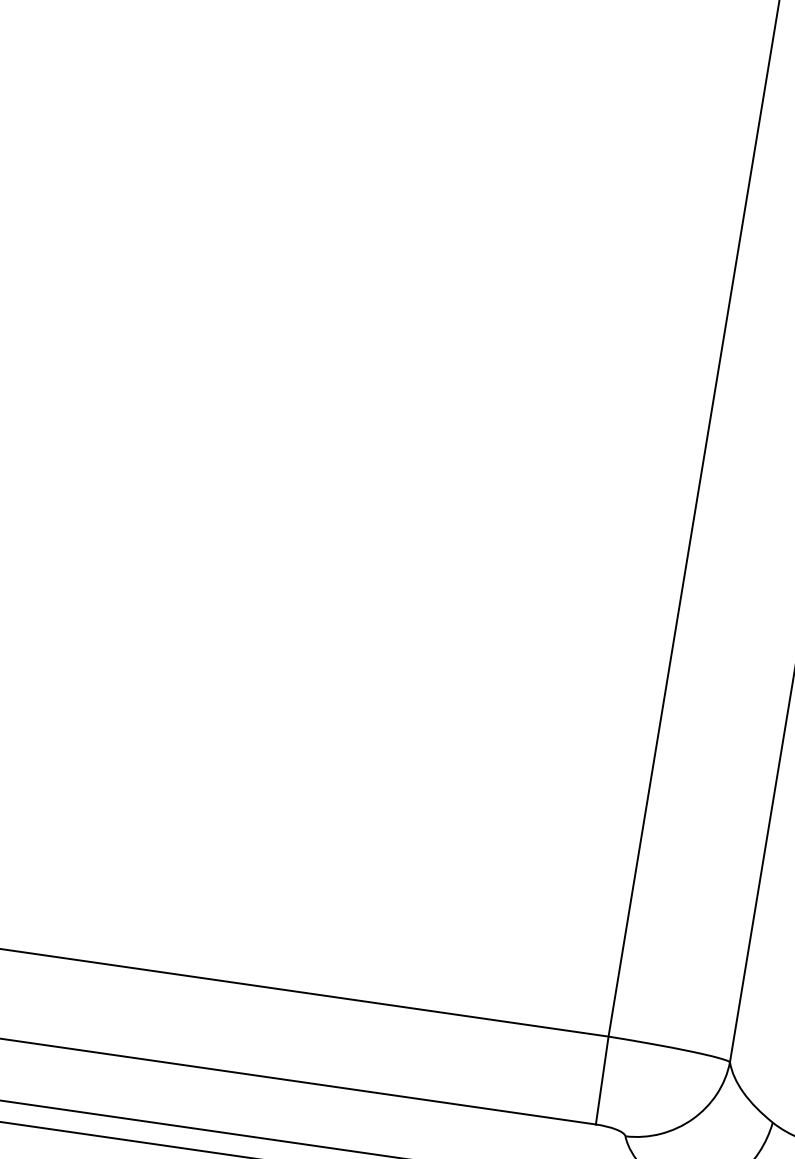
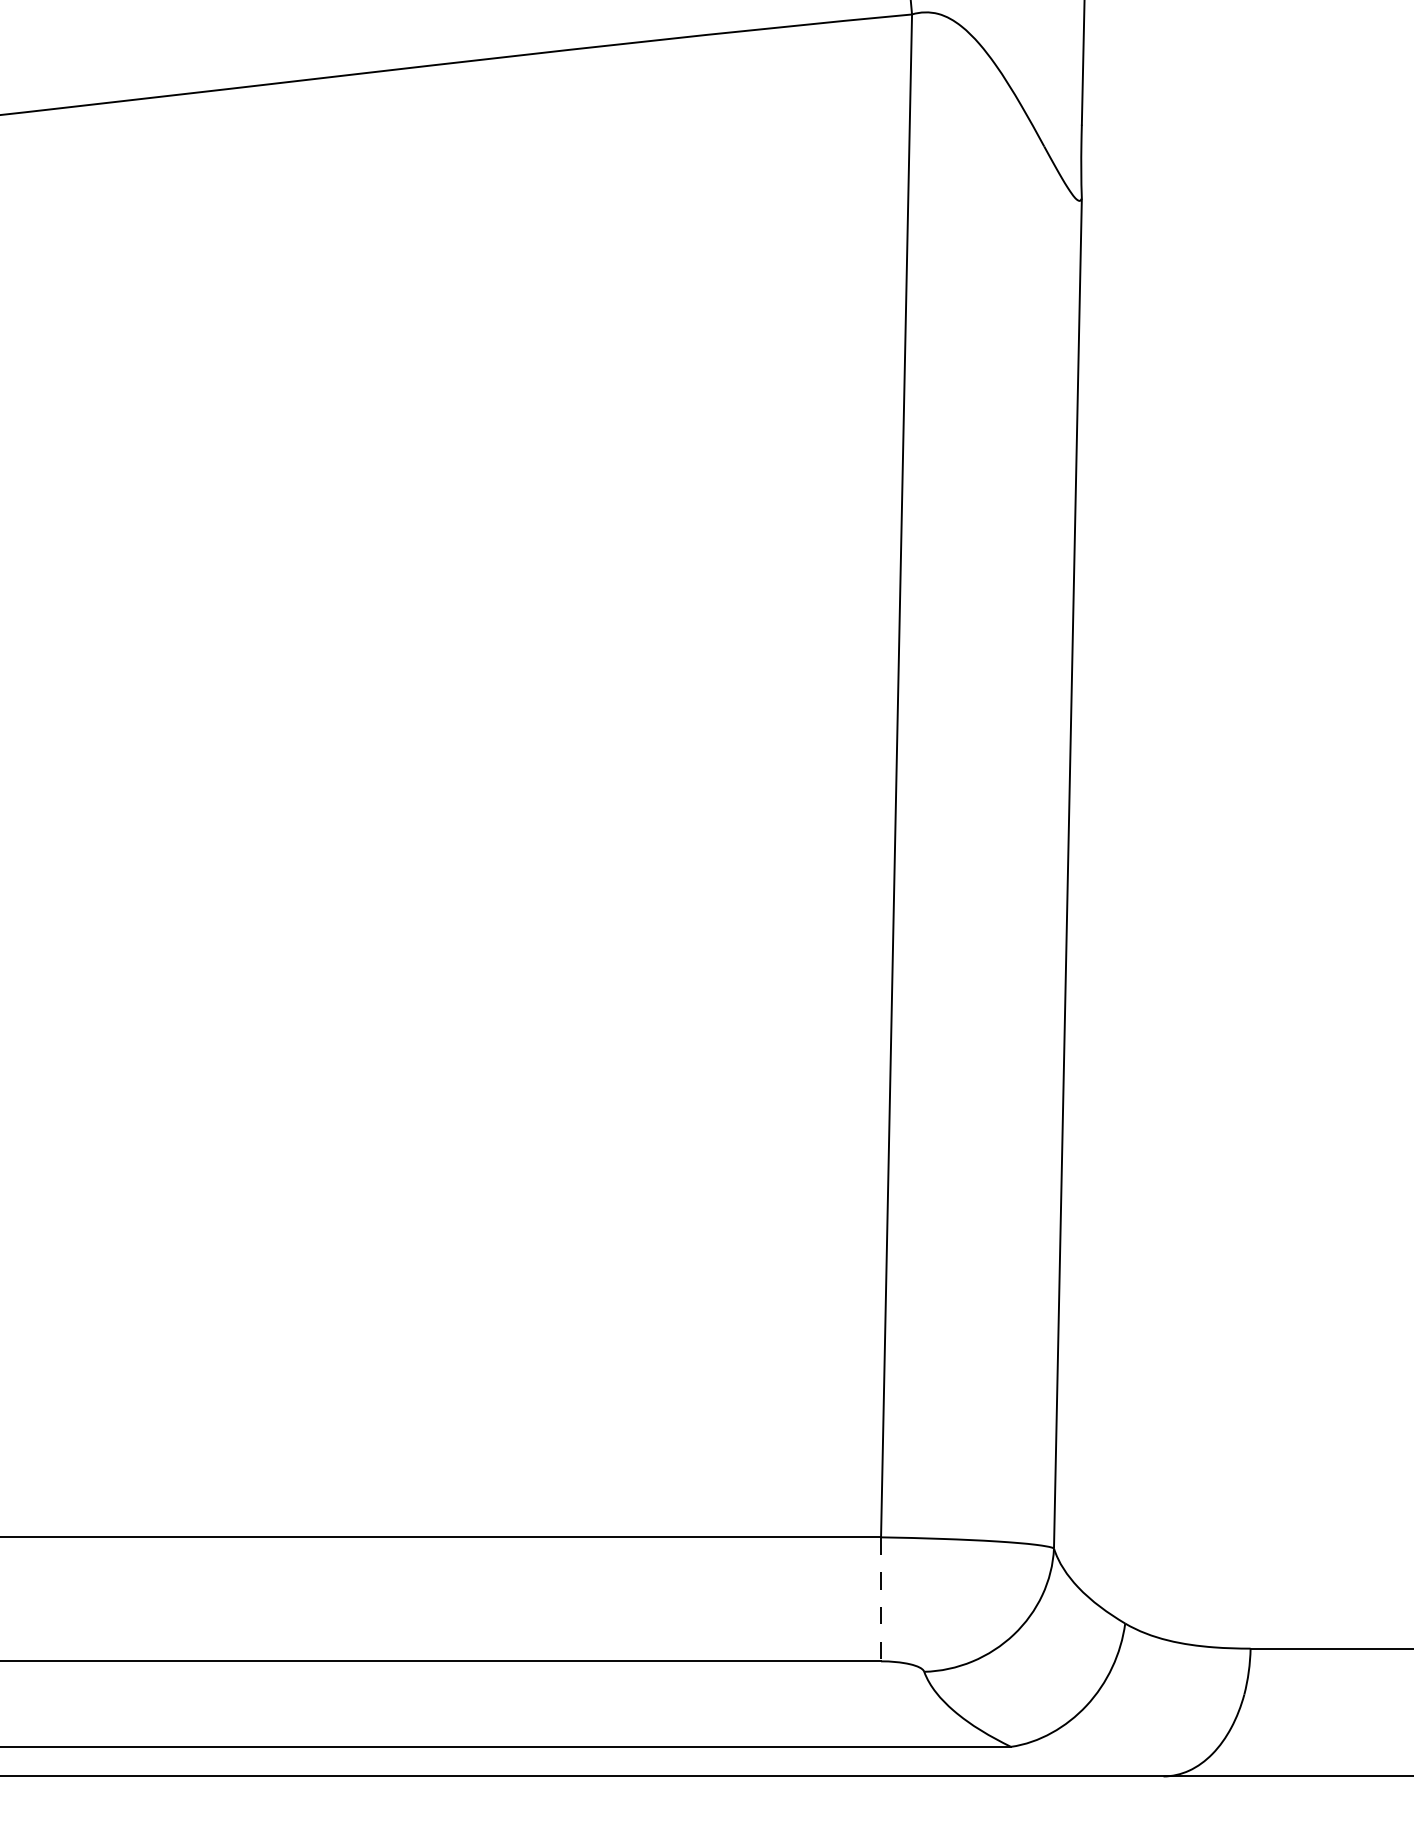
line: (602, 1080) -> (881, 1599), solid -> dashed

